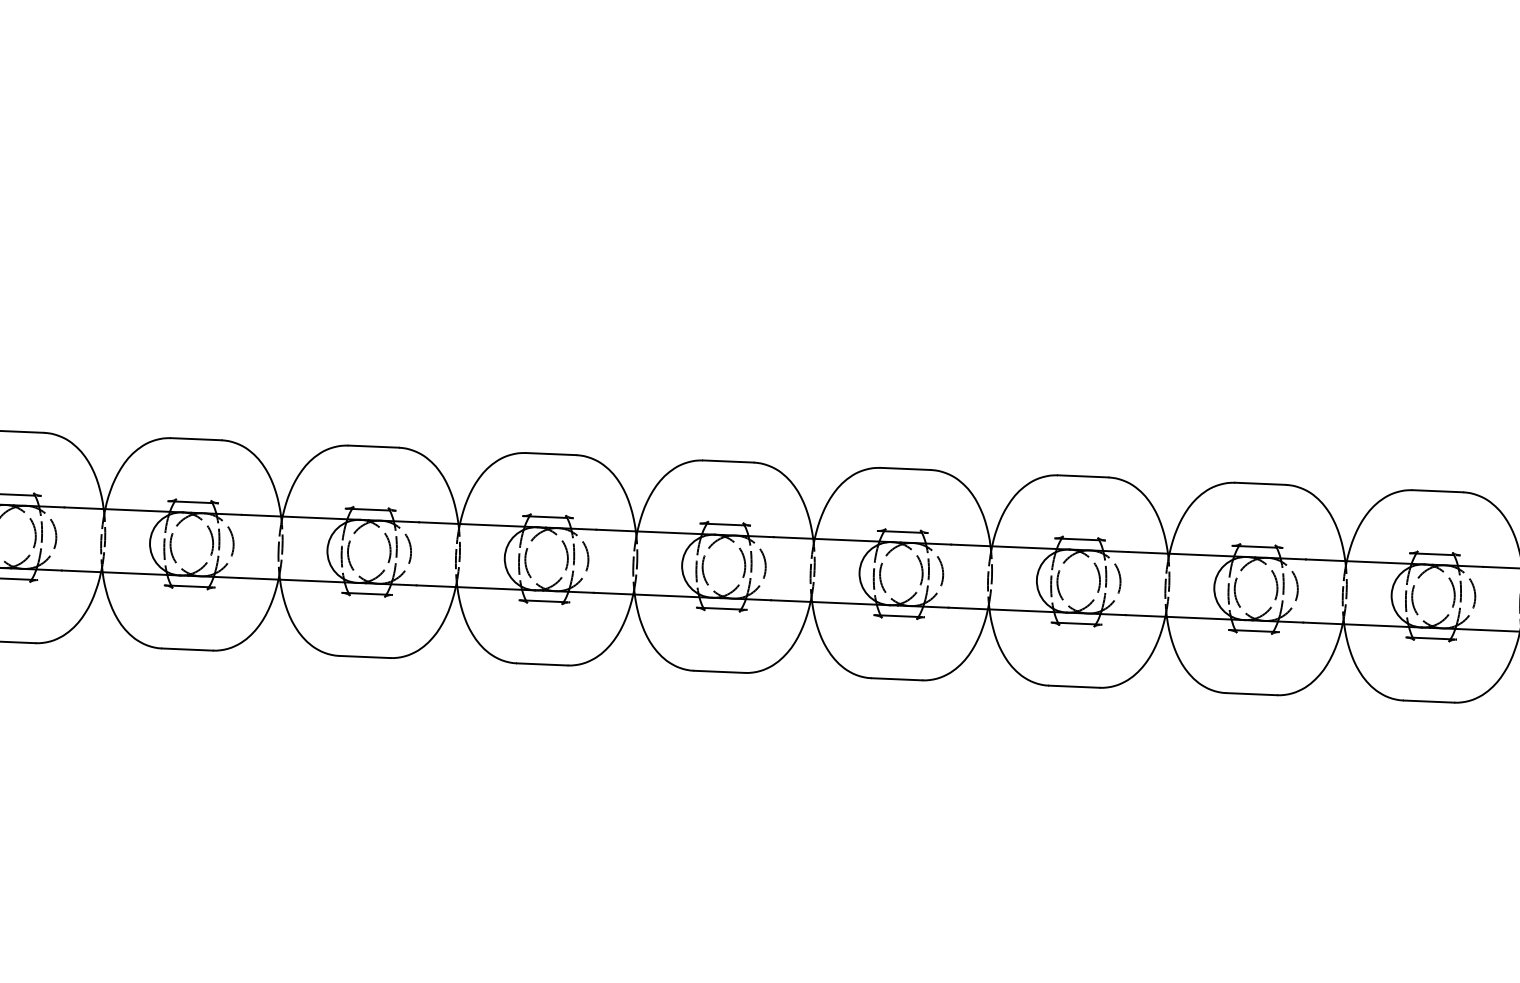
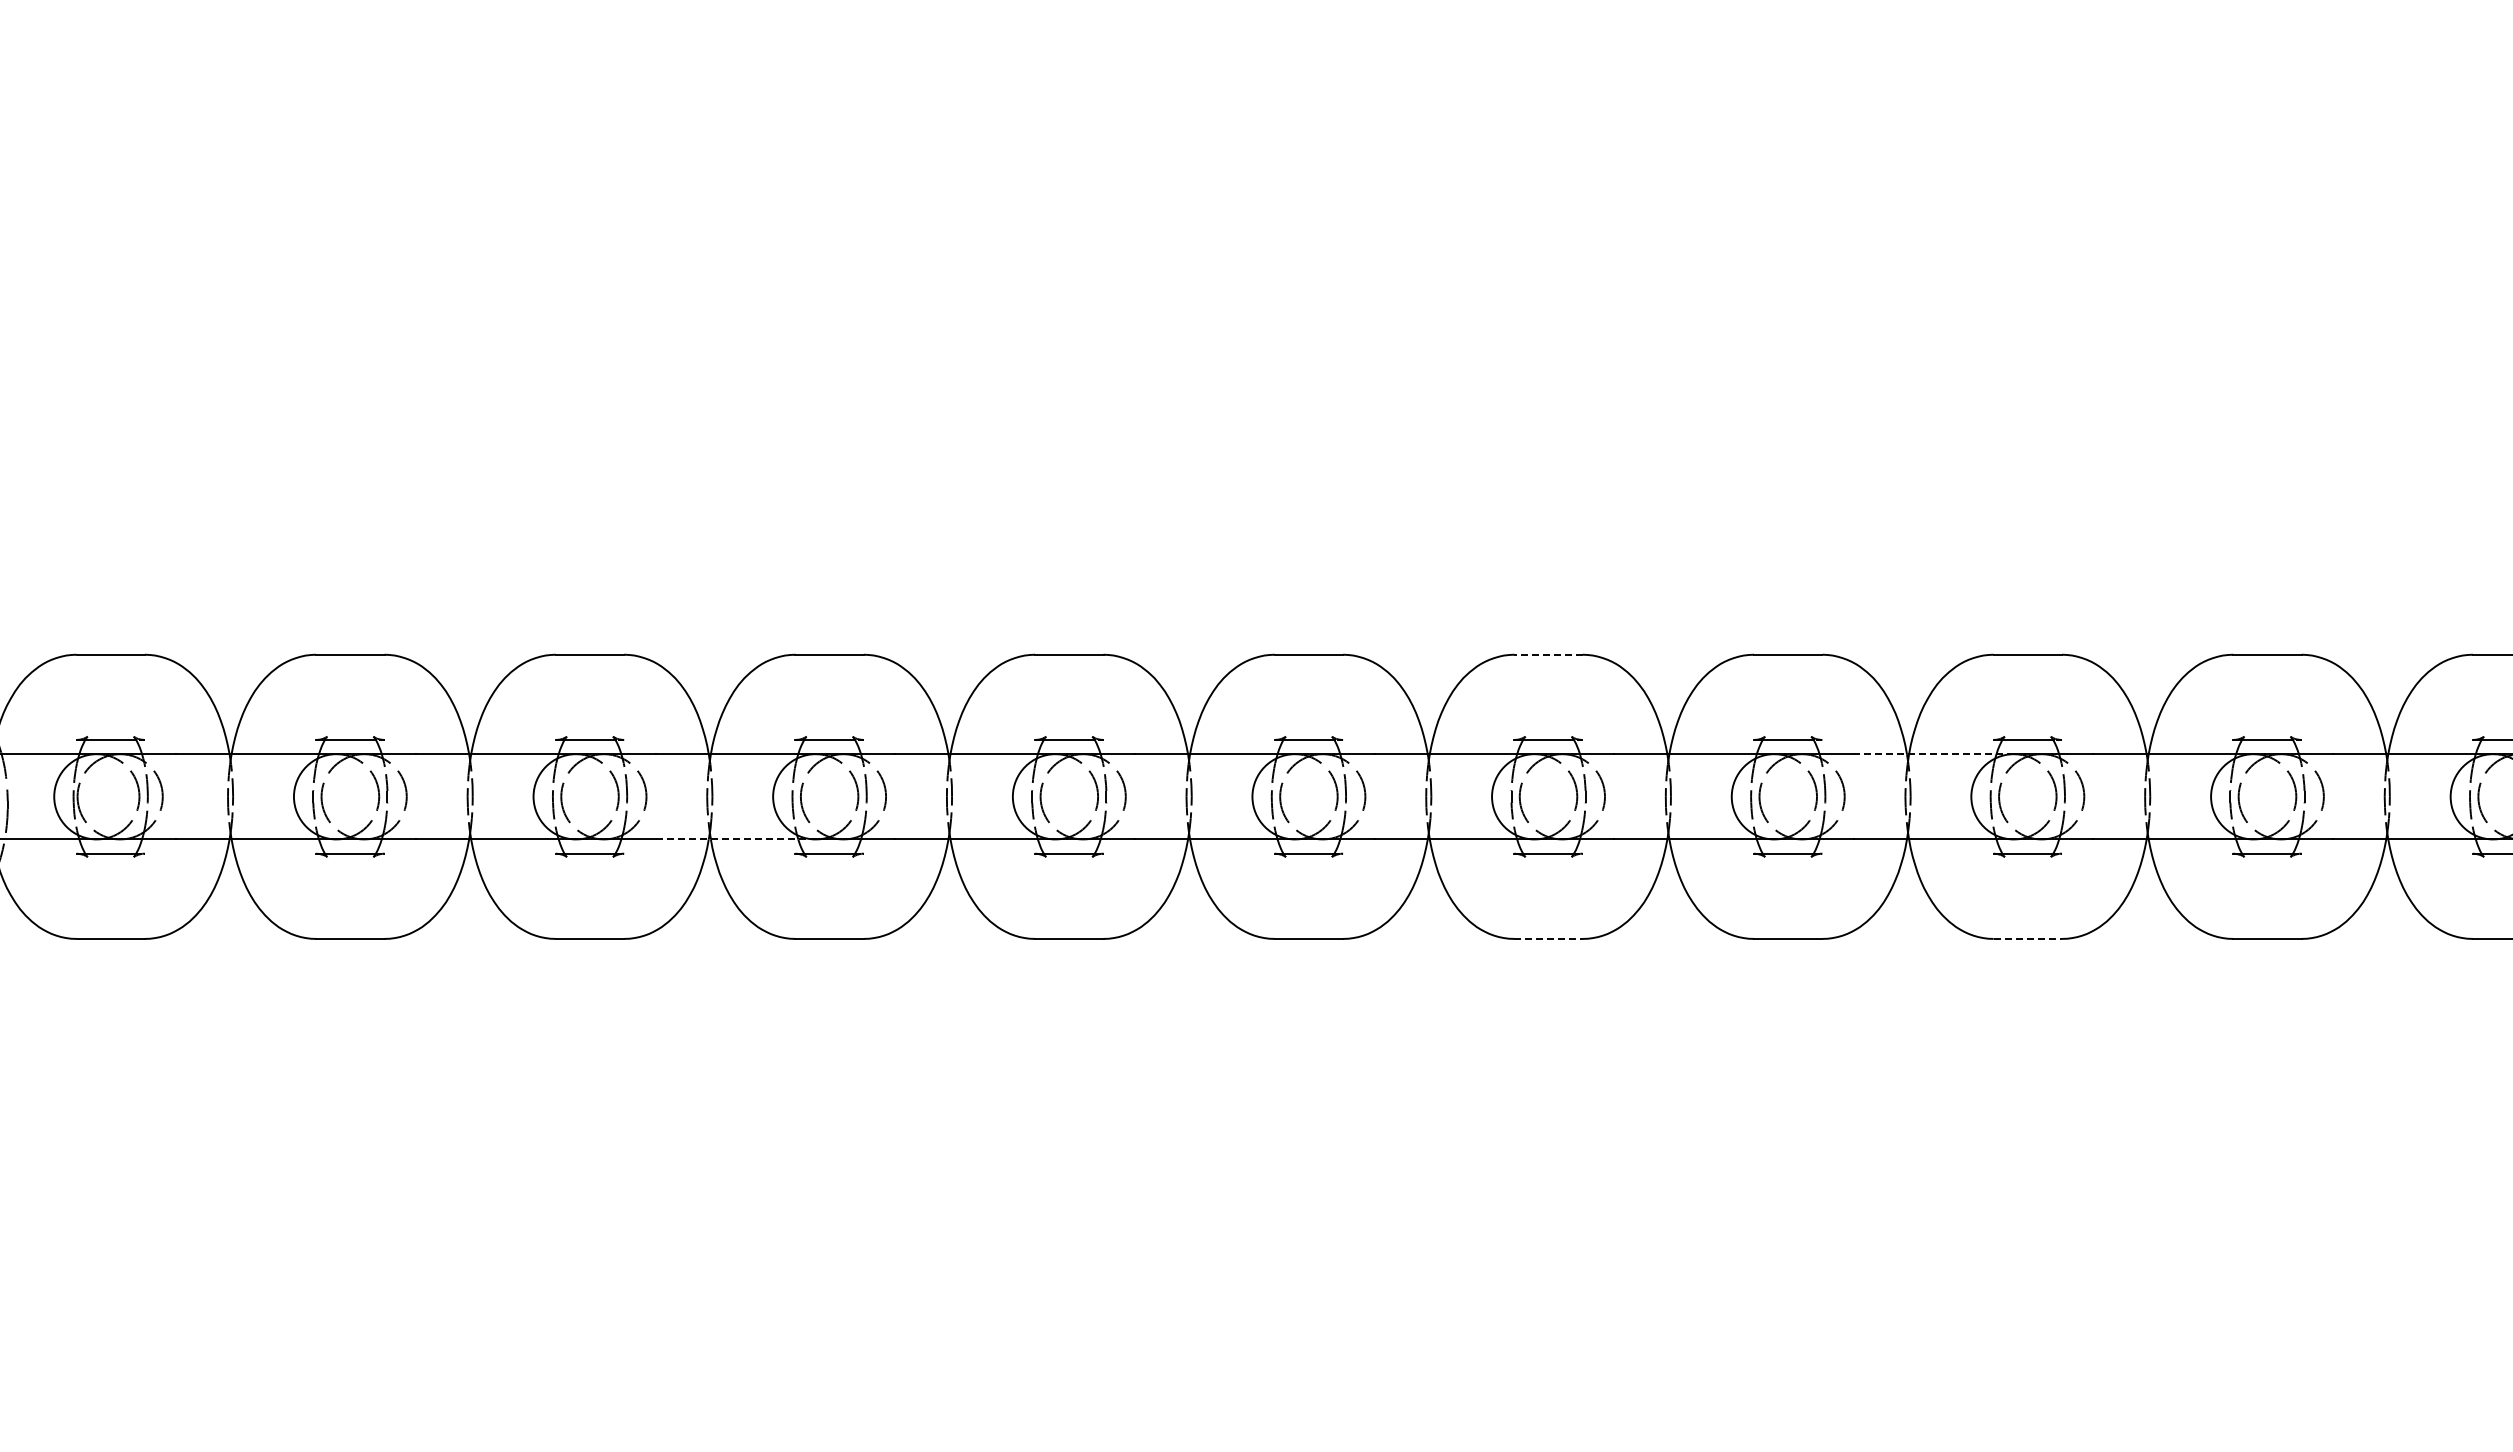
line: (728, 461) -> (1548, 654), solid -> dashed
line: (1010, 547) -> (1933, 754), solid -> dashed
line: (121, 573) -> (736, 839), solid -> dashed
line: (720, 671) -> (1549, 938), solid -> dashed
line: (1074, 686) -> (2028, 938), solid -> dashed

